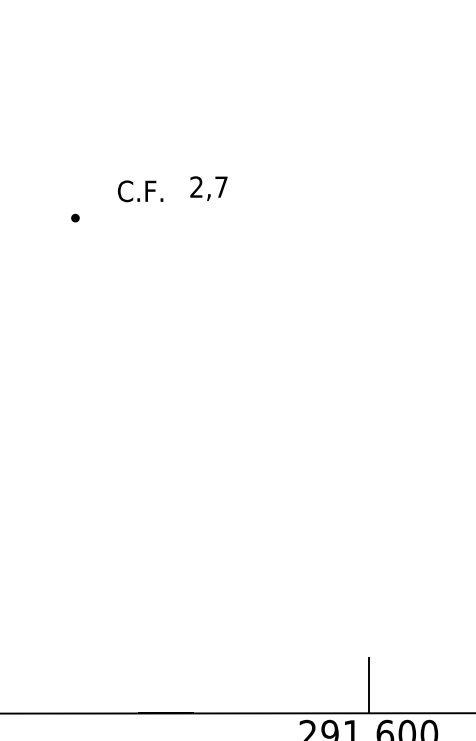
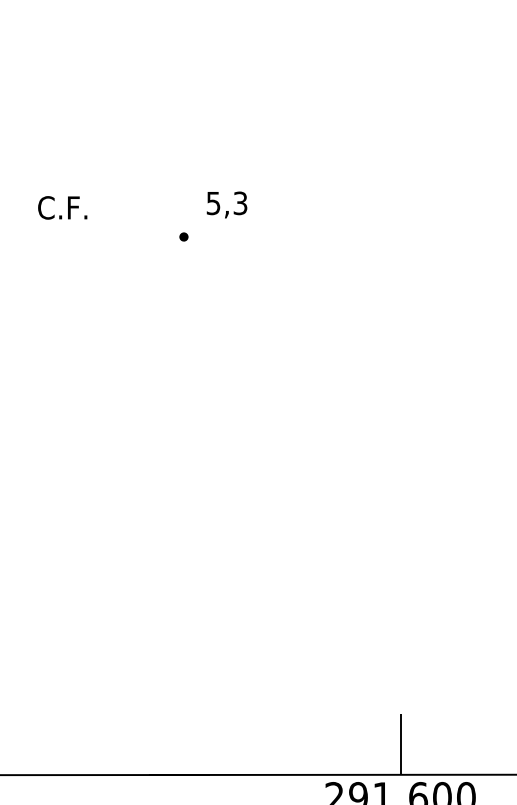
text: (208, 187) -> (226, 203), 2,7 -> 5,3
text: (140, 190) -> (62, 207), moved
part: (75, 217) -> (183, 236), moved

